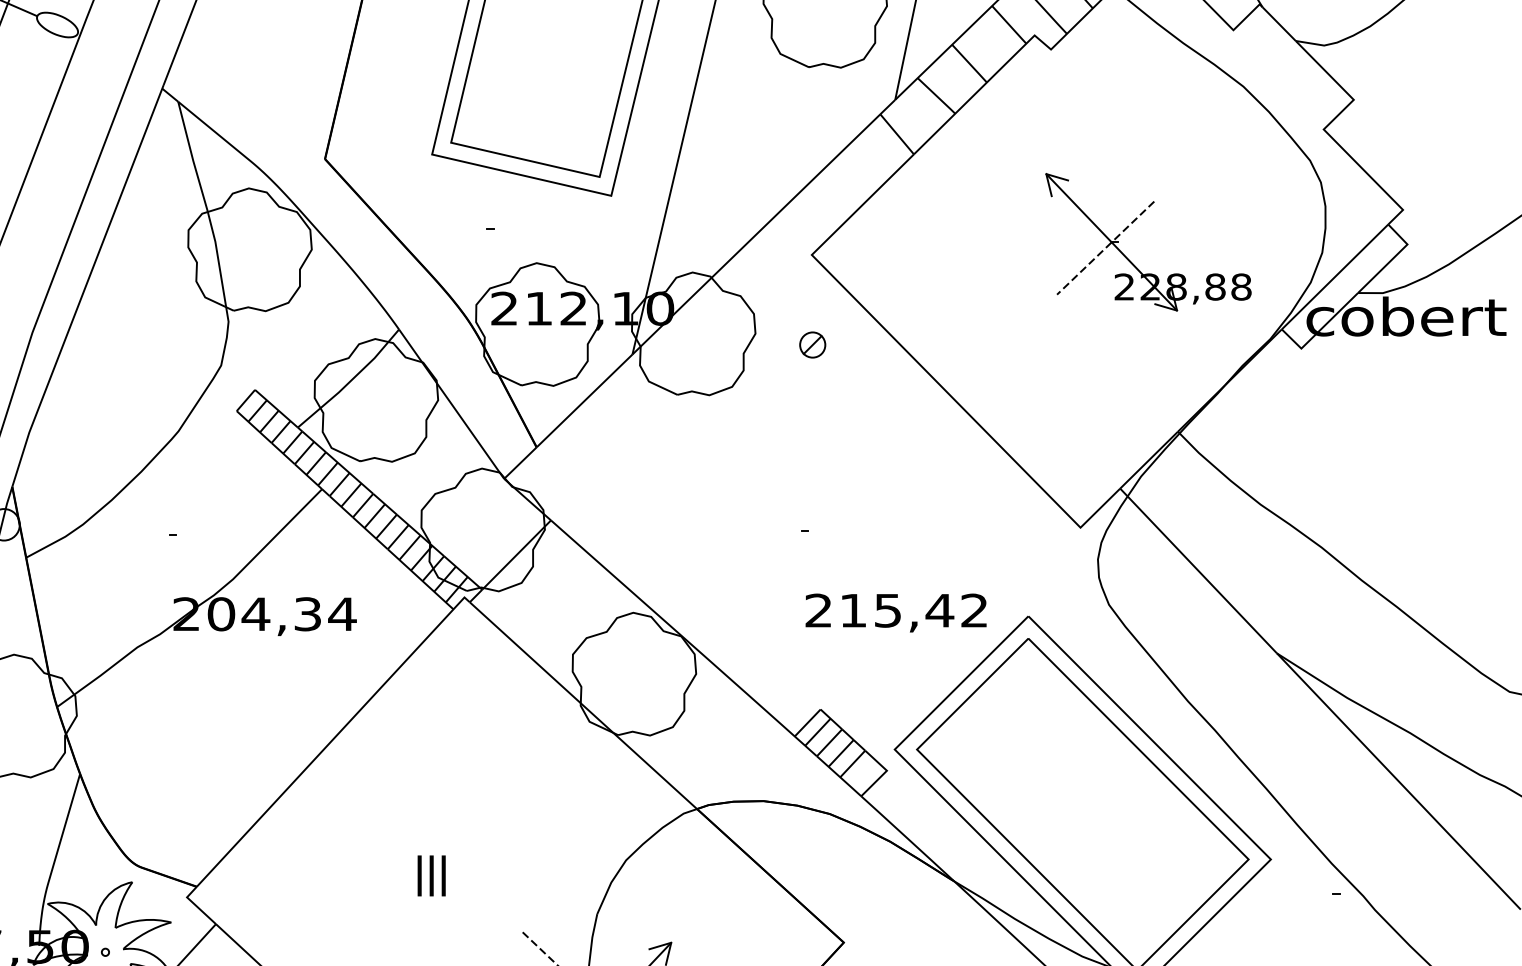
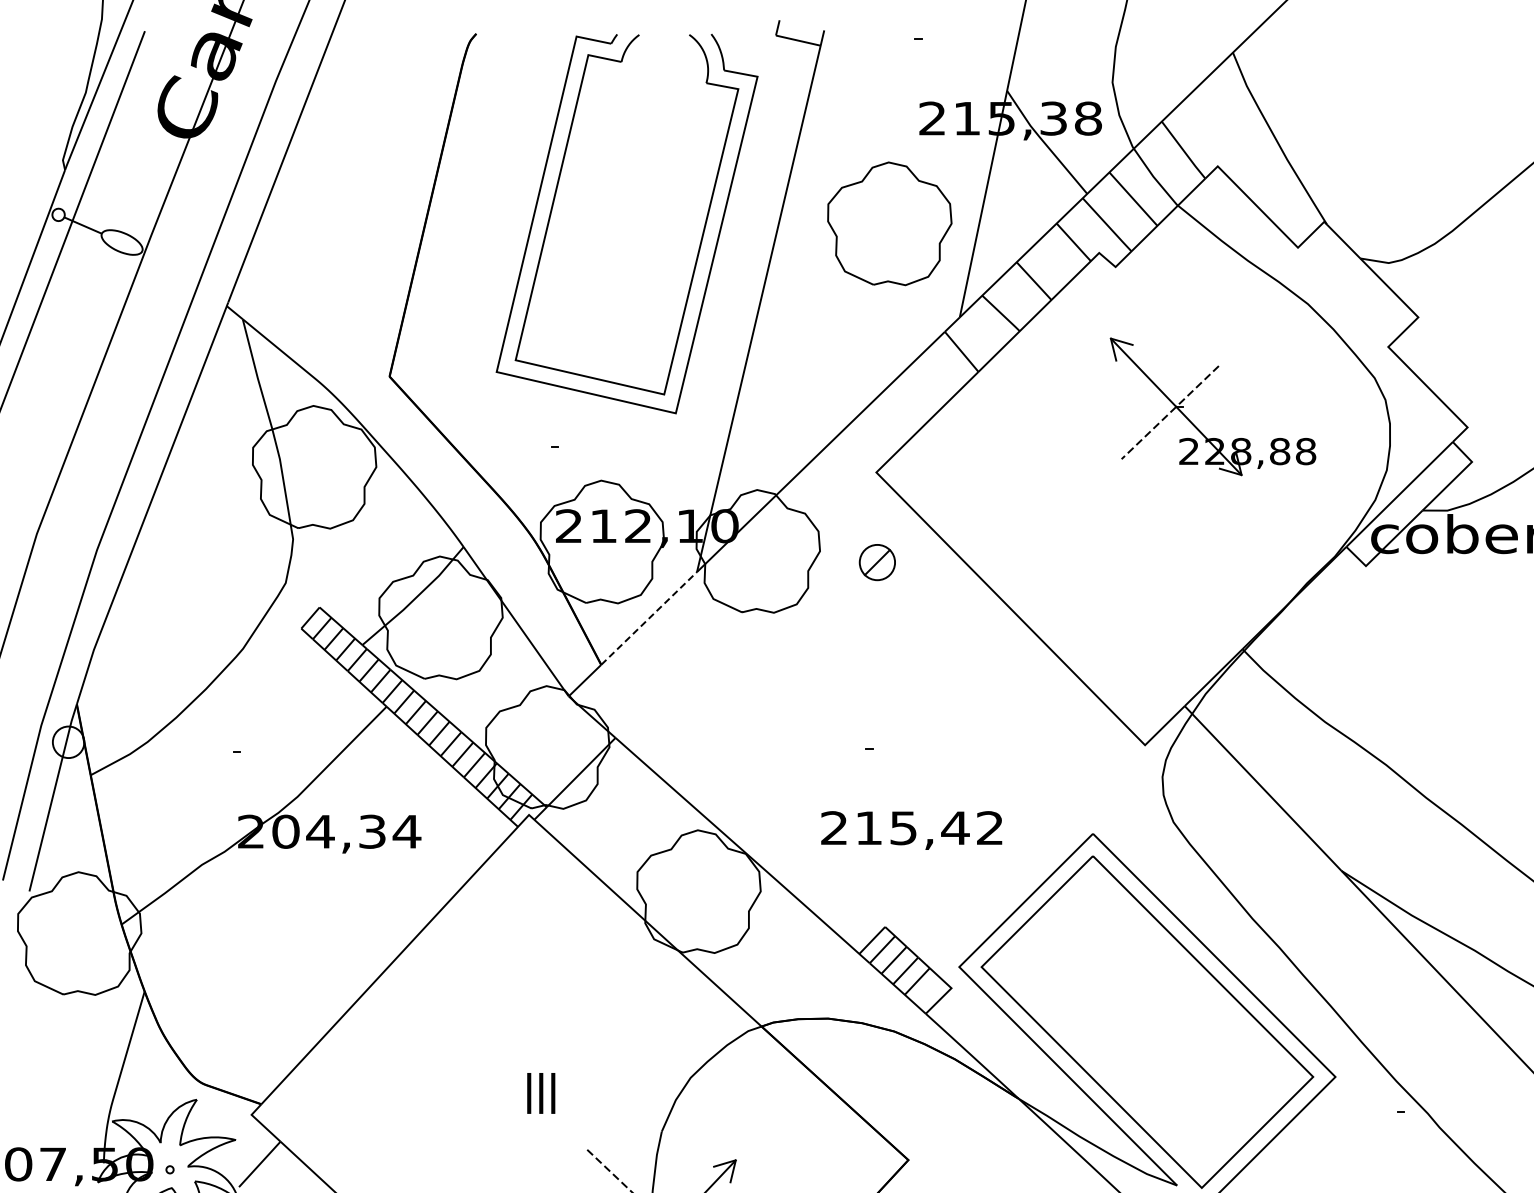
part: (1131, 224) -> (1196, 388), moved
part: (811, 345) -> (876, 562), size x1.4
line: (584, 401) -> (649, 618), solid -> dashed
text: (895, 613) -> (911, 830), moved
text: (431, 876) -> (541, 1093), moved

